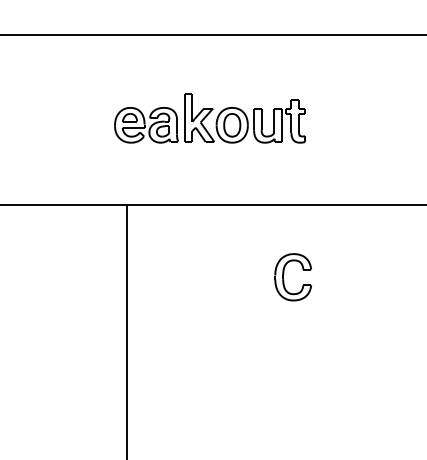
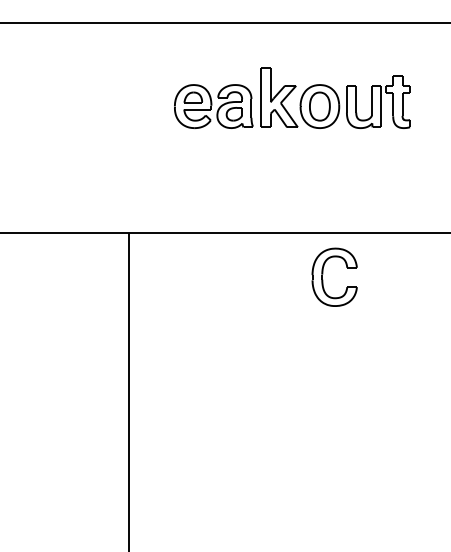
part: (209, 118) -> (291, 98), moved
part: (284, 279) -> (323, 280), moved

